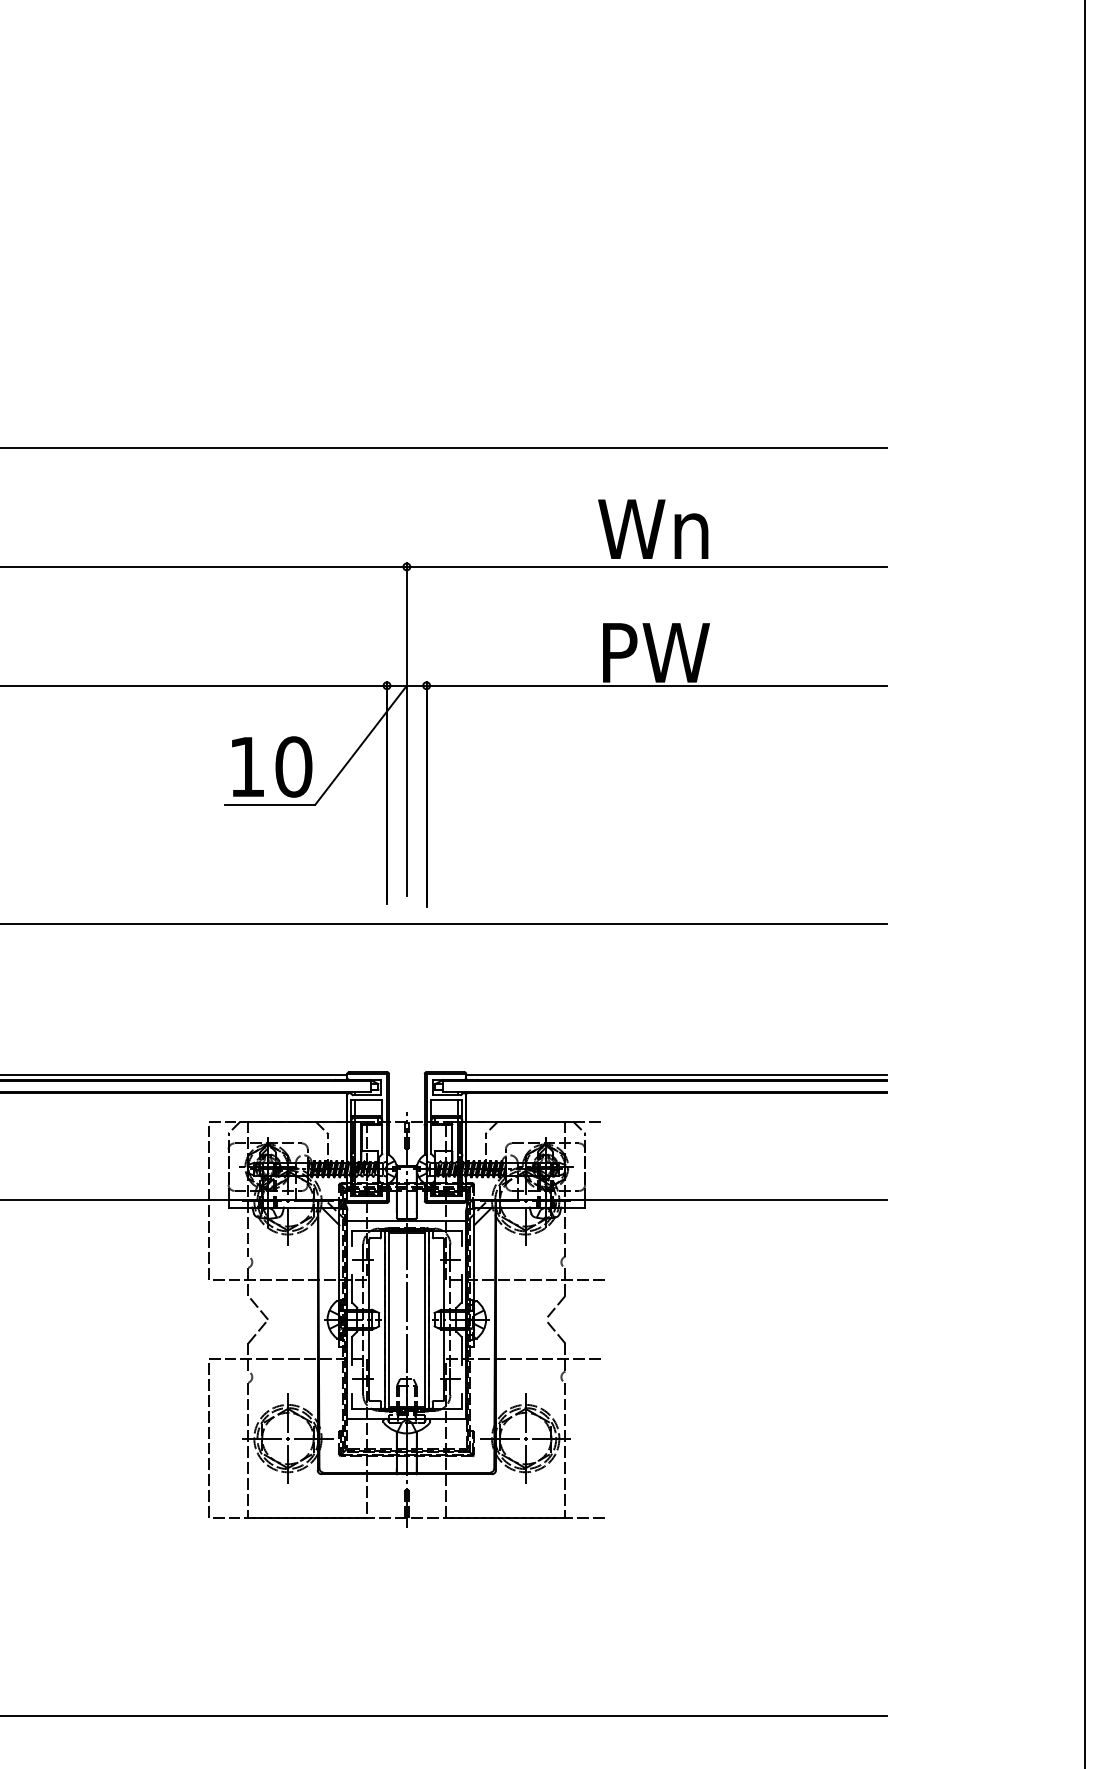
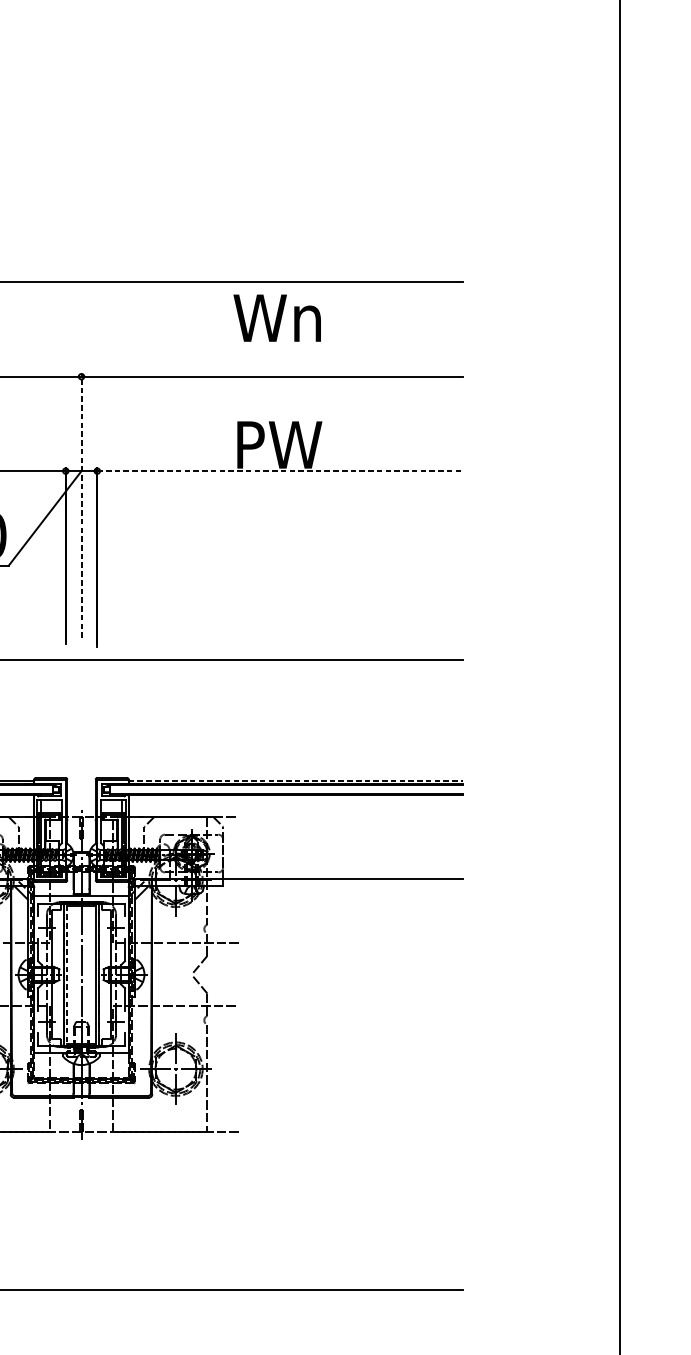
text: (653, 528) -> (277, 317), moved
line: (657, 685) -> (280, 470), solid -> dashed
line: (406, 728) -> (81, 505), solid -> dashed
line: (677, 1075) -> (296, 780), solid -> dashed
line: (389, 1320) -> (67, 975), solid -> dashed

